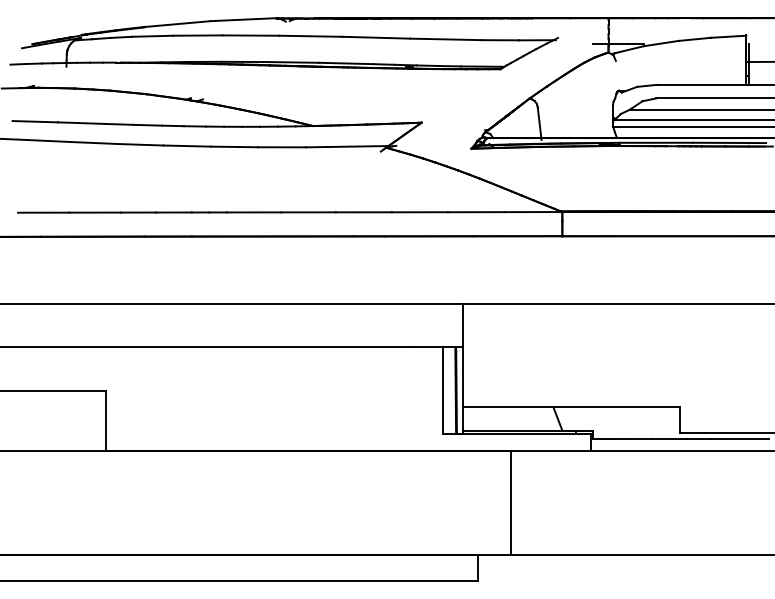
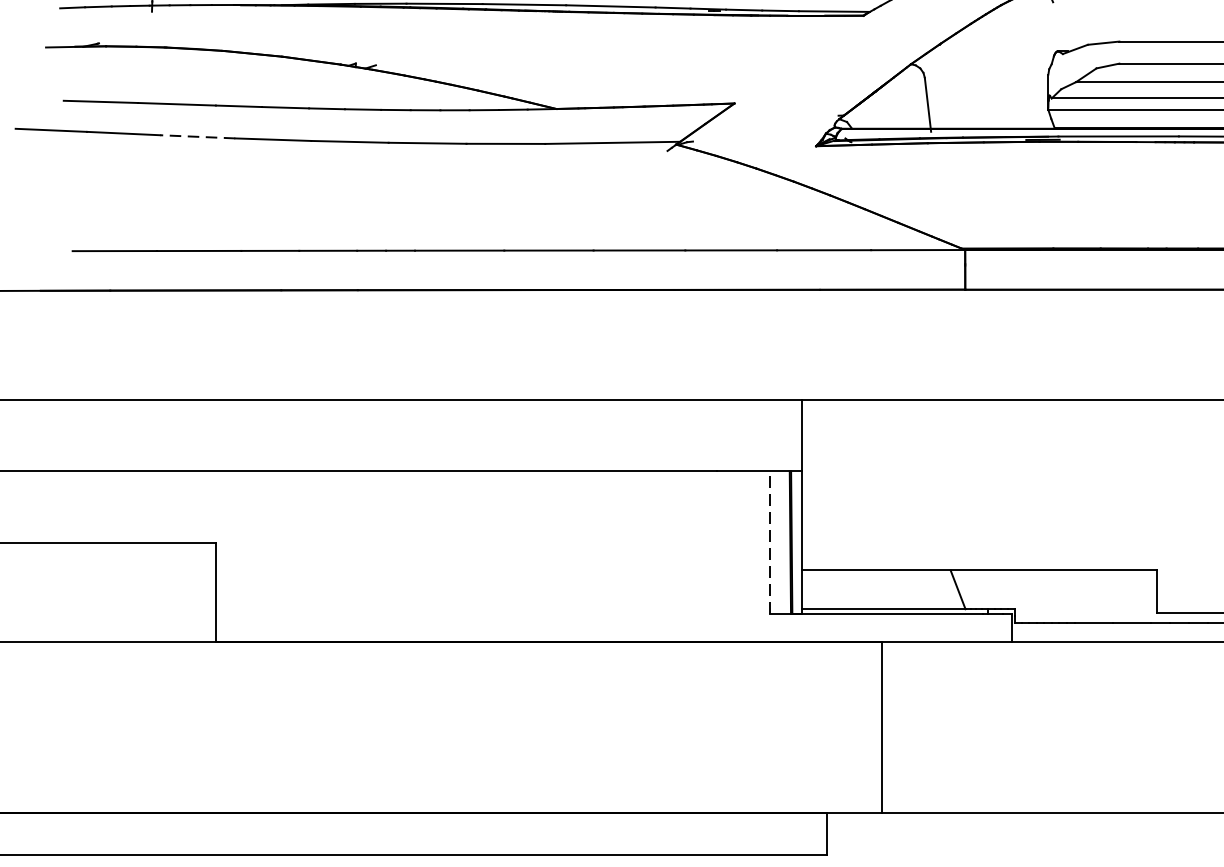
line: (94, 143) -> (198, 137), solid -> dashed
line: (443, 389) -> (770, 541), solid -> dashed

